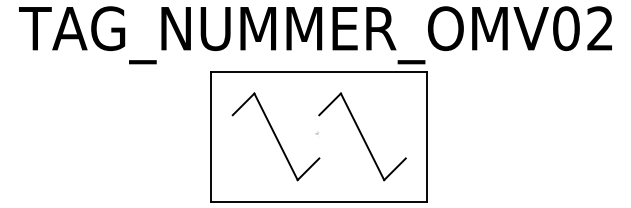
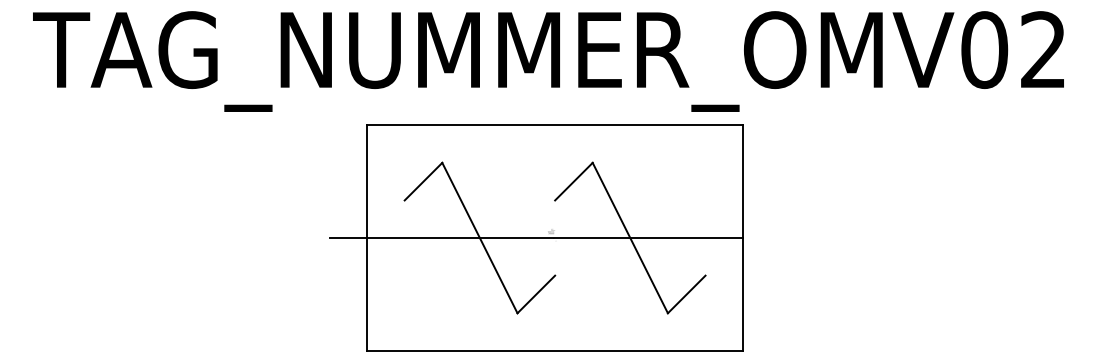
line: (308, 136) -> (536, 237), added

